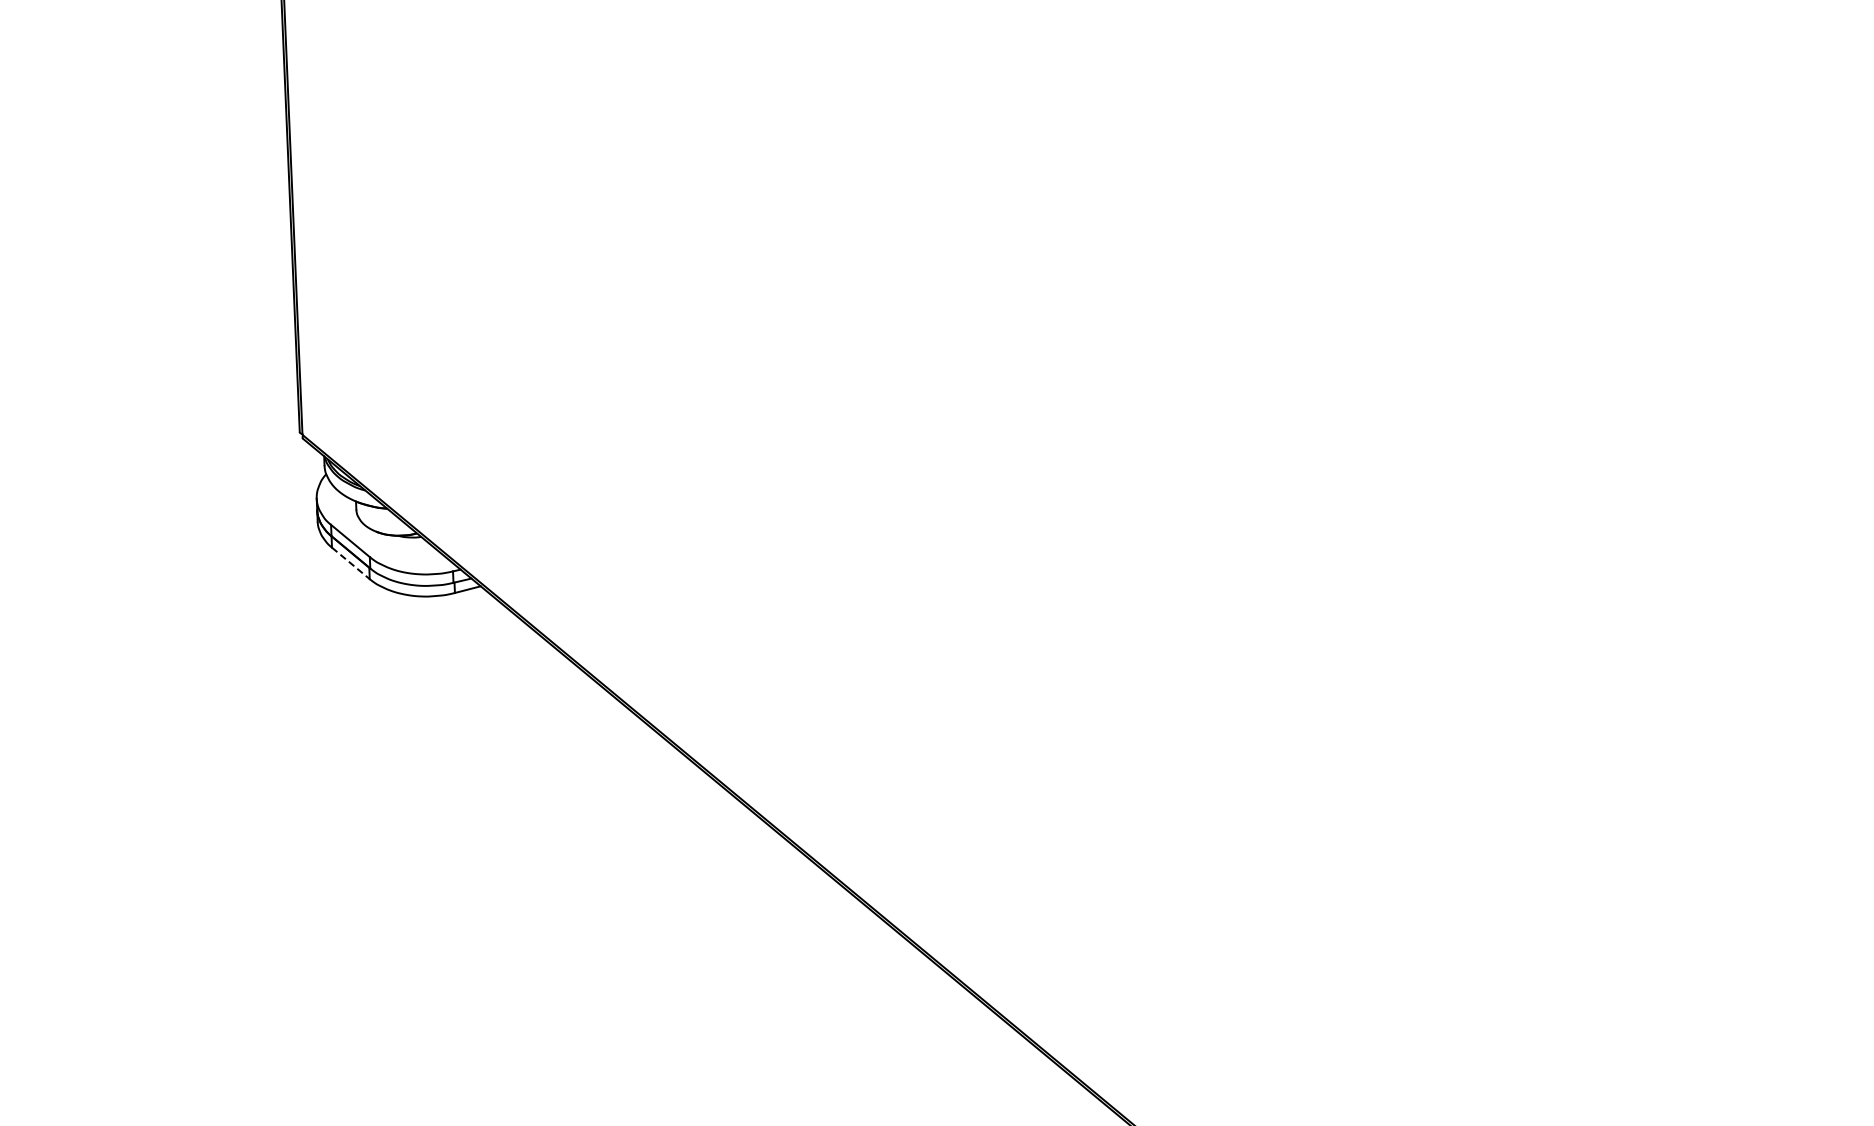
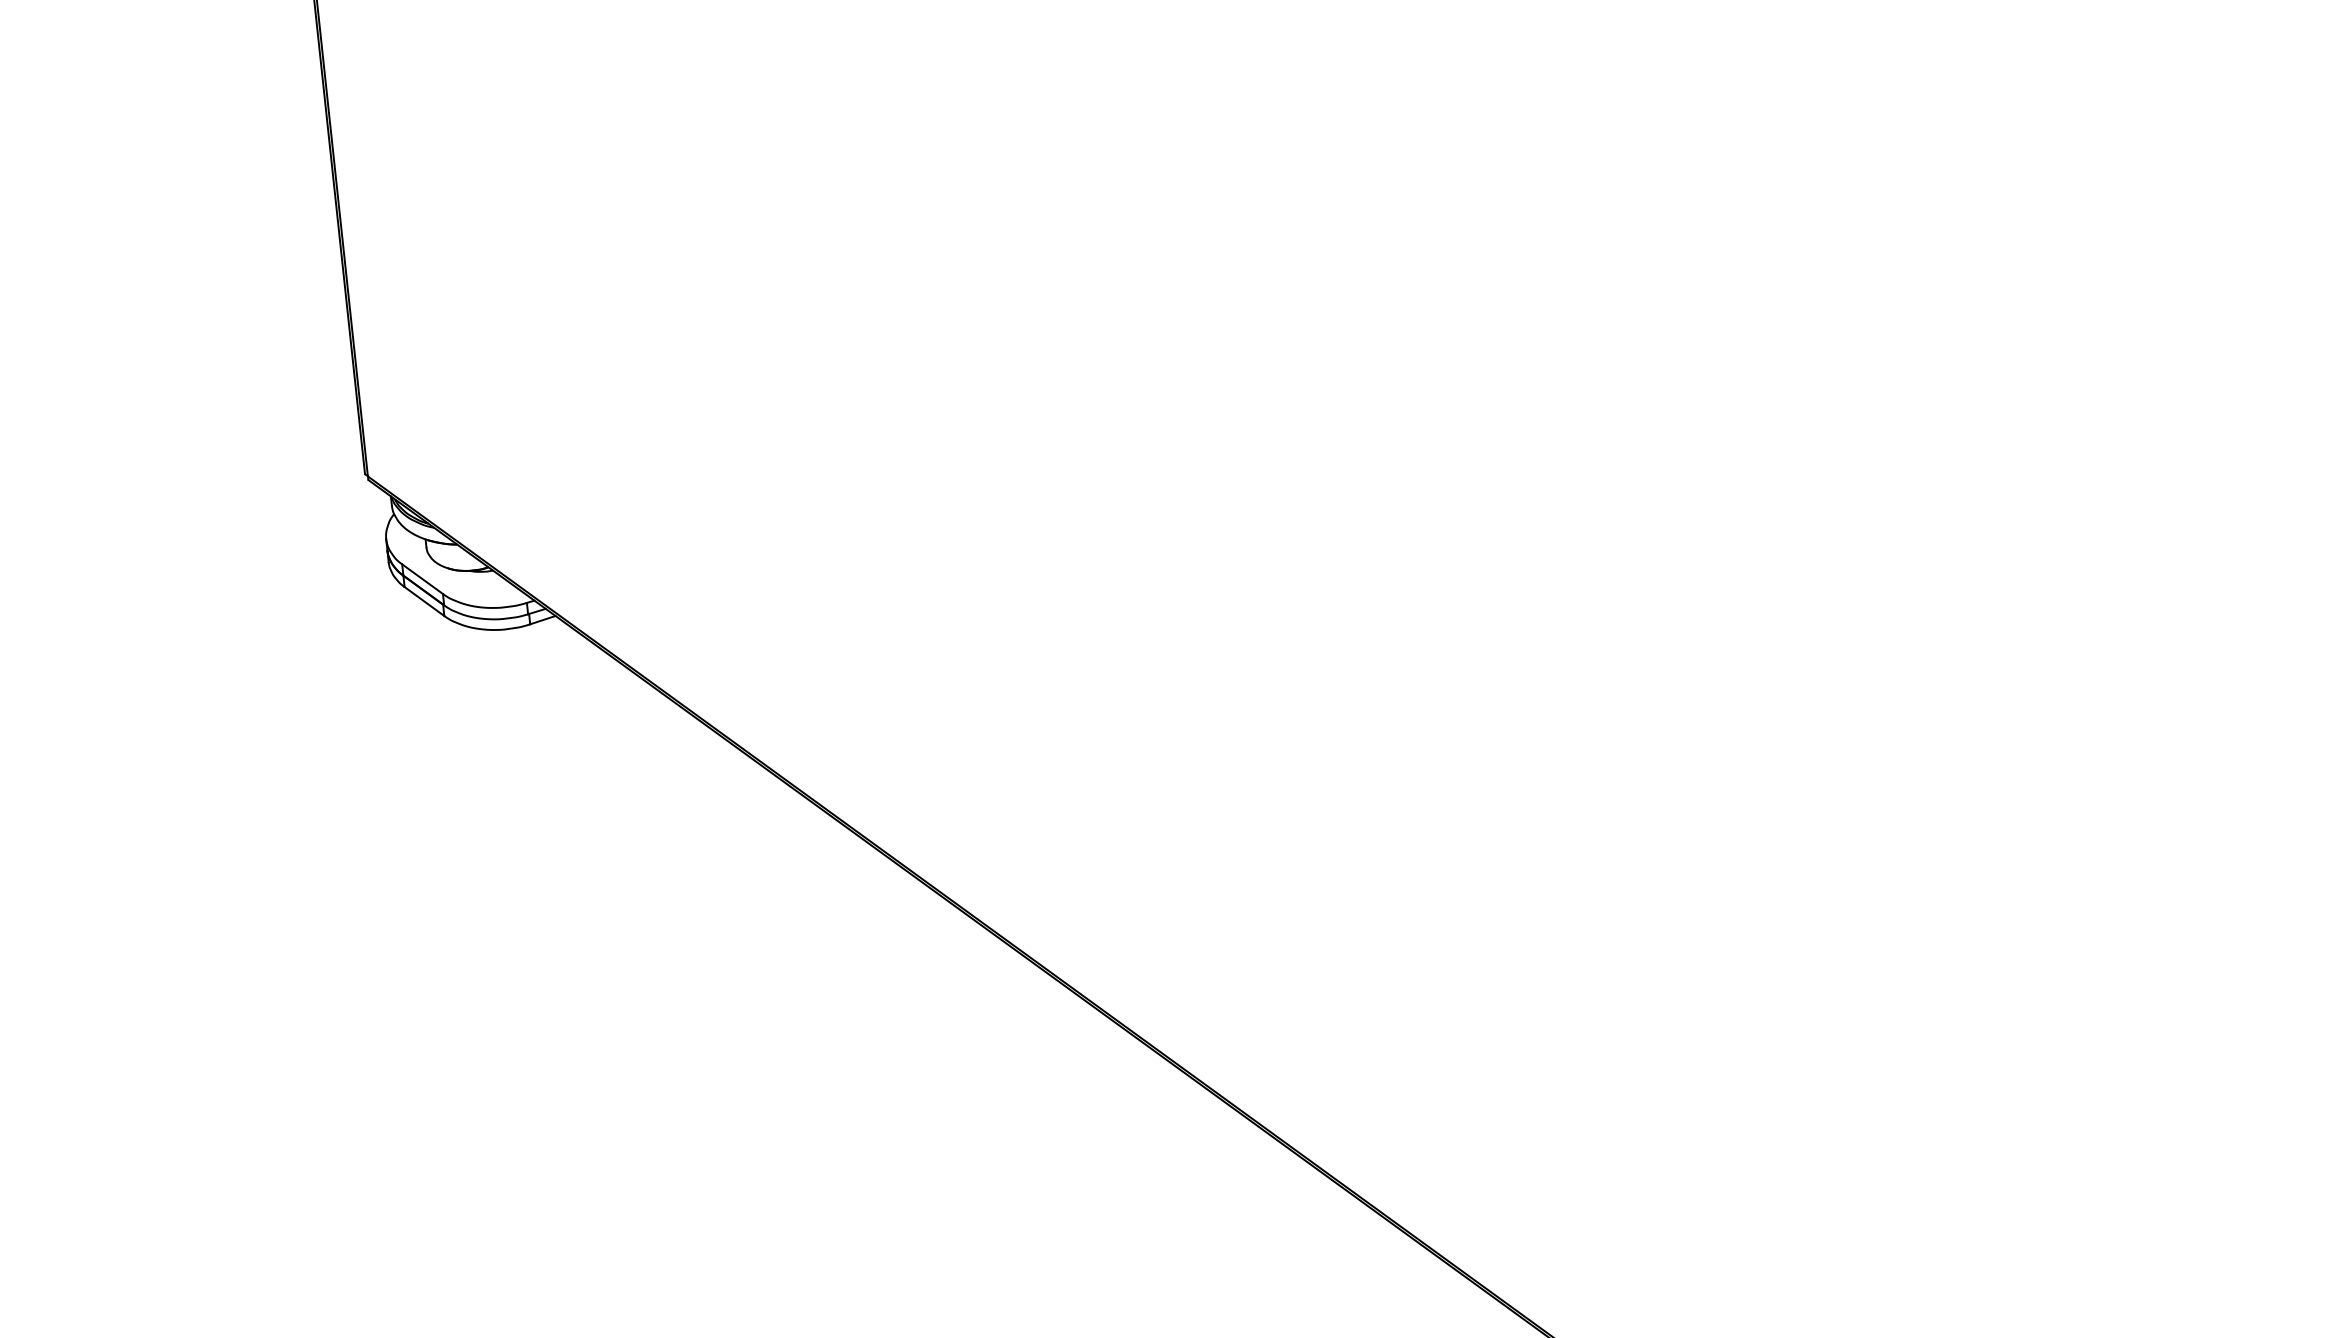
line: (350, 563) -> (424, 601), dashed -> solid

